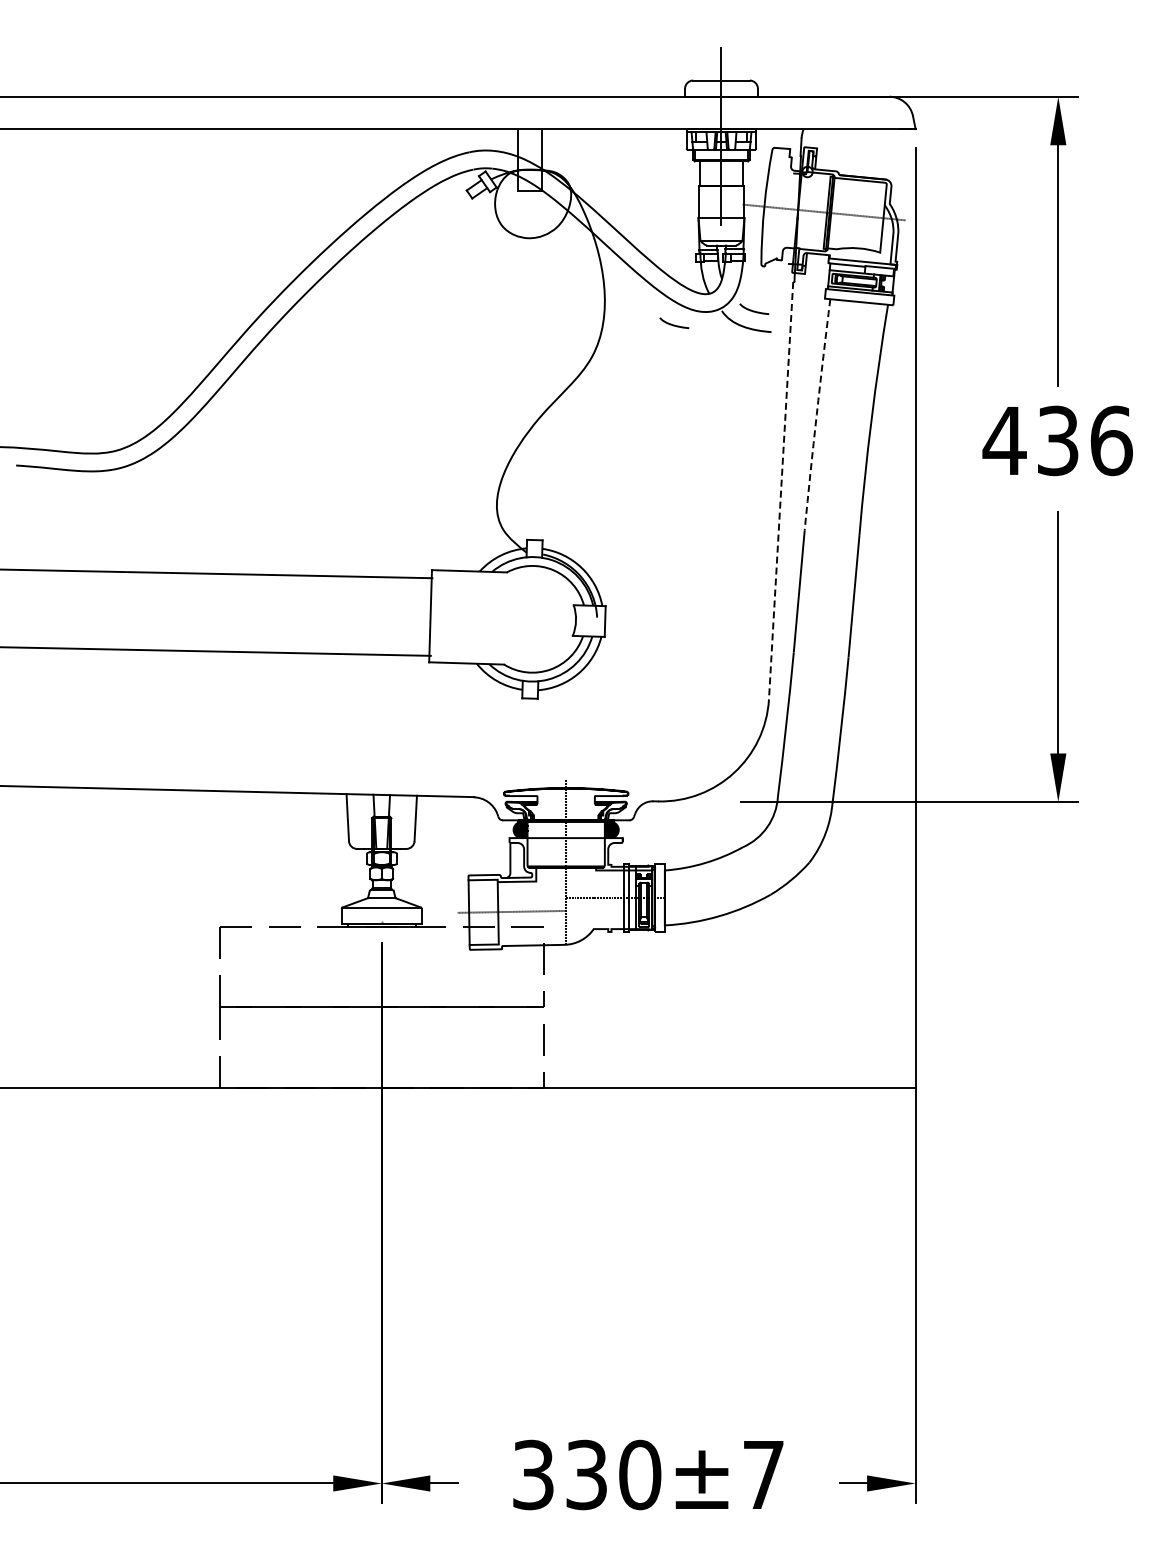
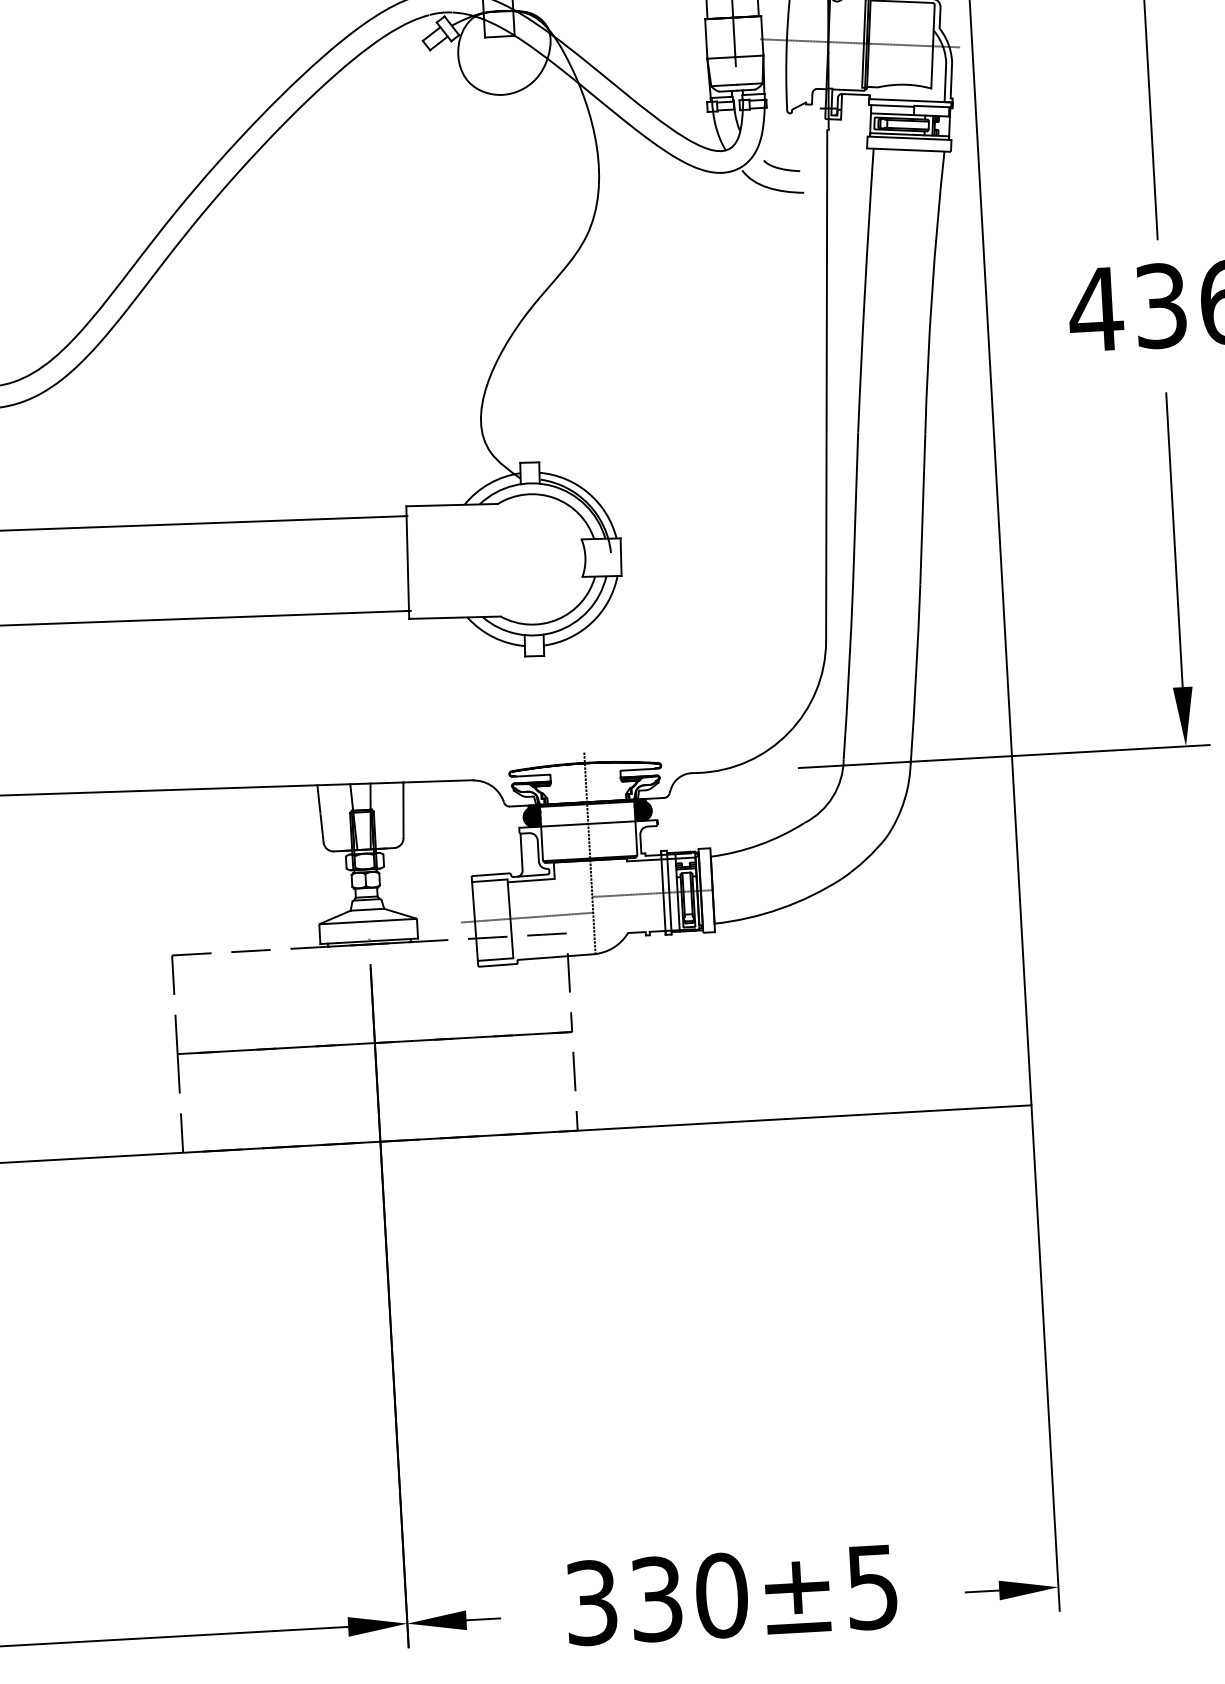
curve: (674, 324) -> (685, 190), removed
arc: (816, 414) -> (864, 290), dashed -> solid
line: (781, 491) -> (827, 386), dashed -> solid
text: (763, 1475) -> (872, 1587), 330±7 -> 330±5

